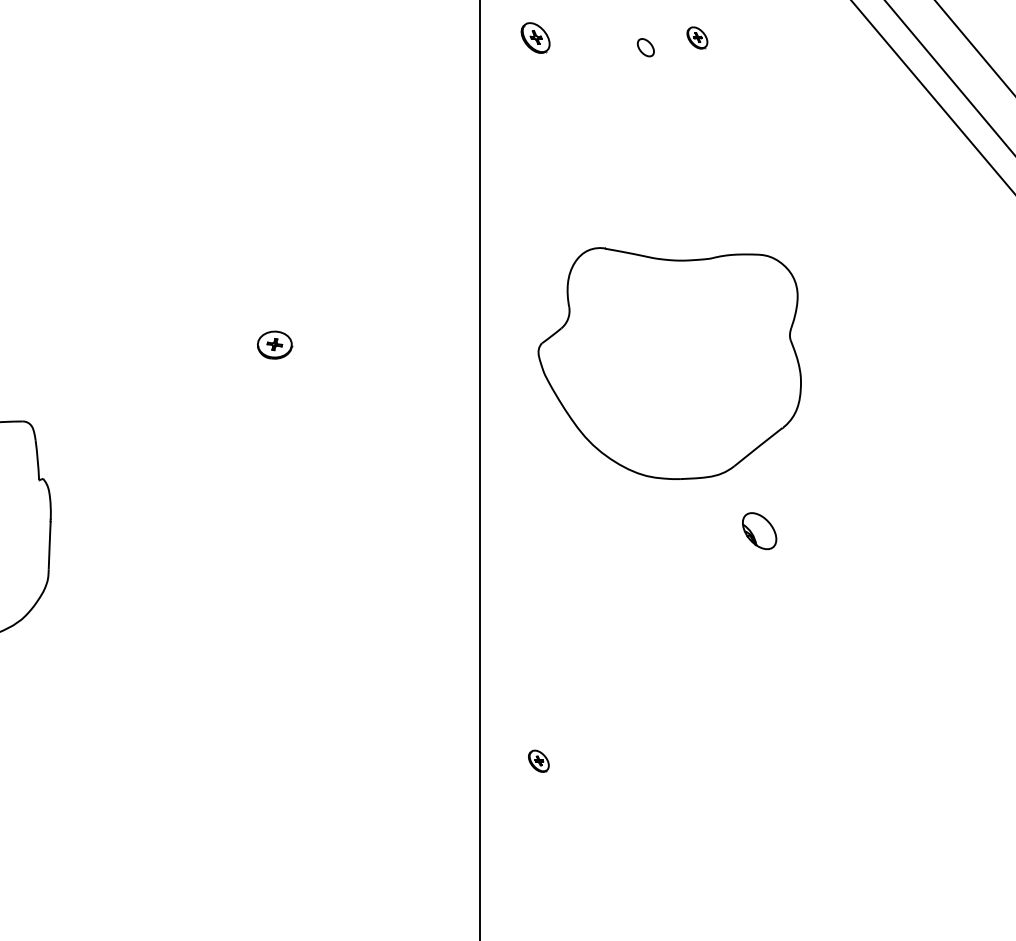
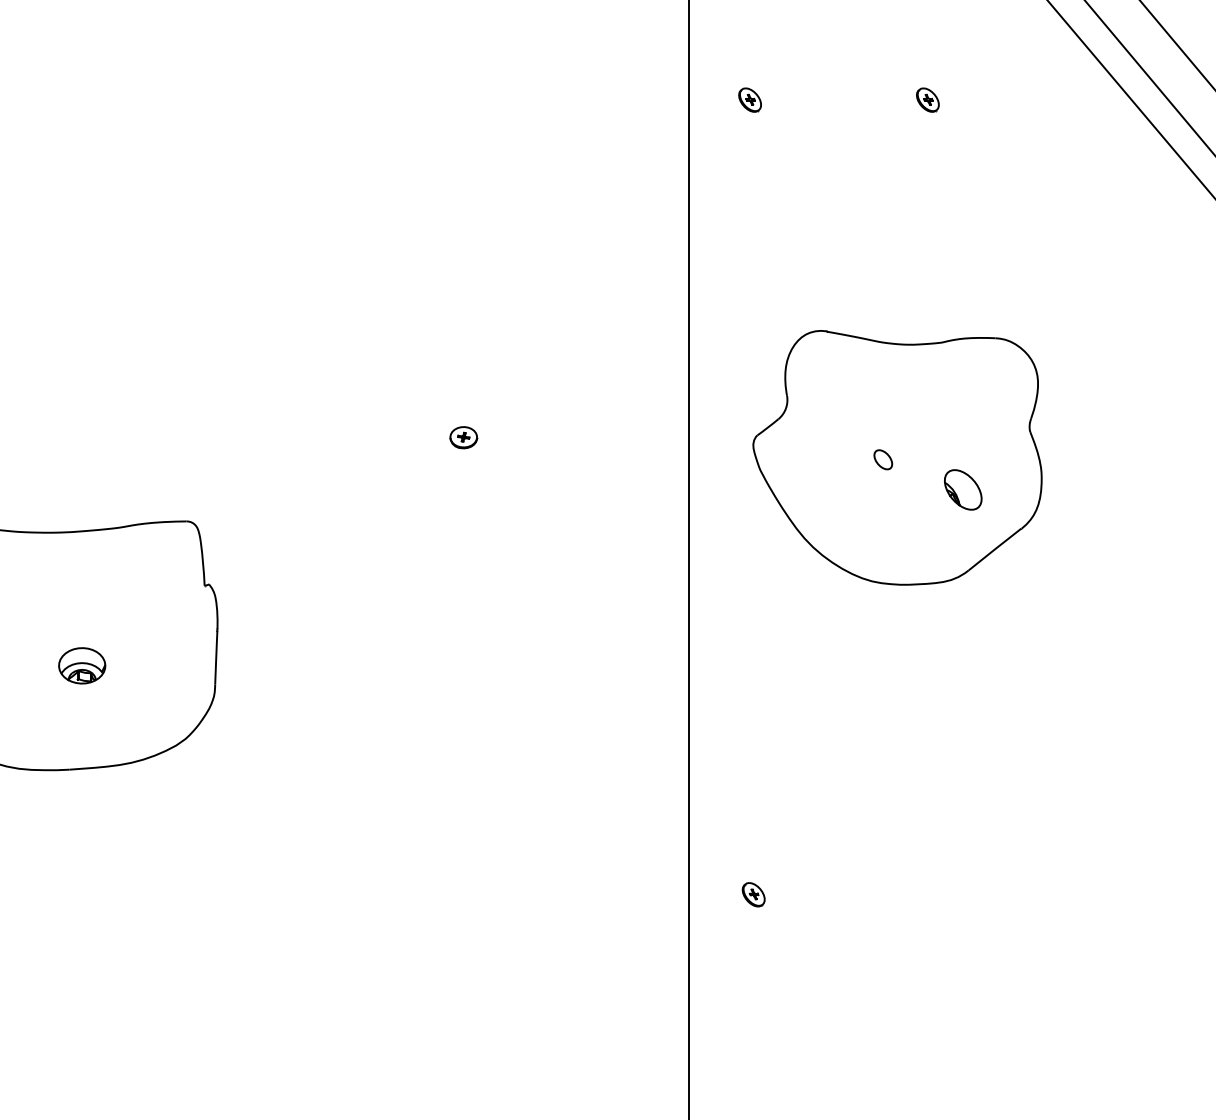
part: (535, 37) -> (749, 99), size x0.71
part: (646, 47) -> (883, 459), moved
part: (274, 345) -> (463, 437), size x0.71
part: (759, 530) -> (963, 489), moved

